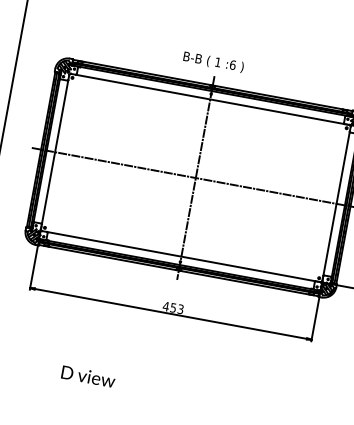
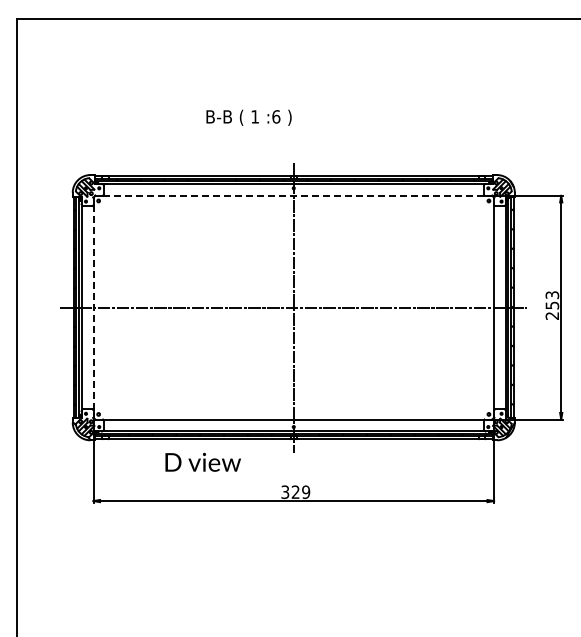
text: (213, 61) -> (248, 117), moved
line: (210, 99) -> (294, 195), solid -> dashed
line: (55, 152) -> (93, 307), solid -> dashed
text: (173, 308) -> (295, 492), 453 -> 329
text: (88, 376) -> (202, 461), moved

